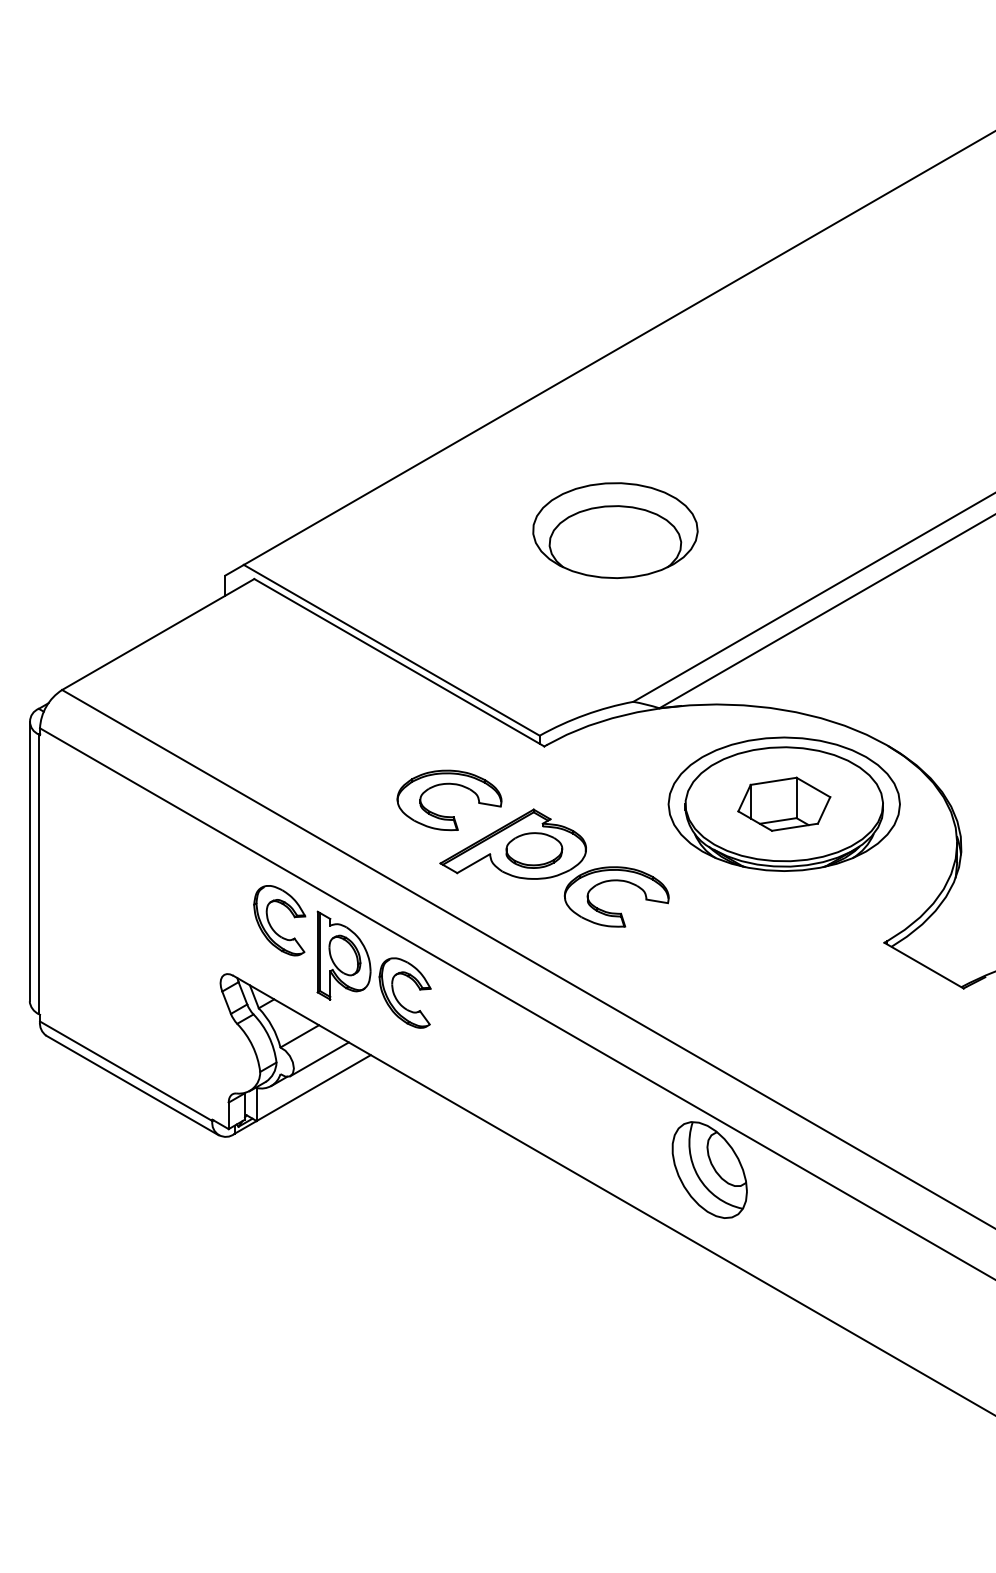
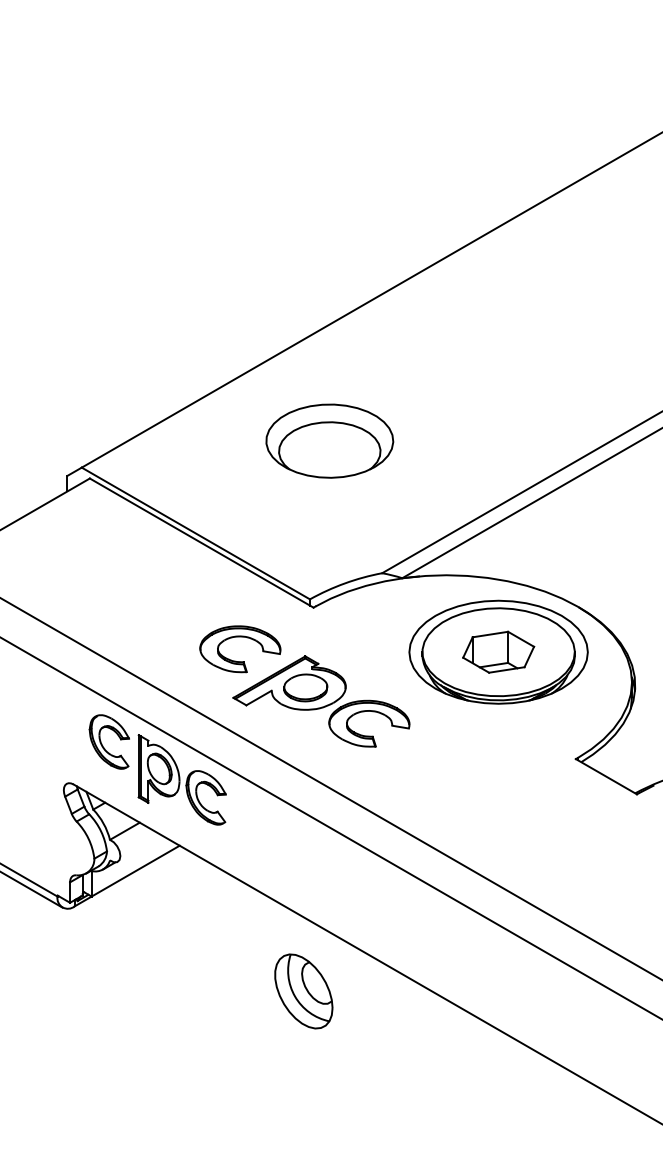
part: (615, 530) -> (329, 441), moved
line: (319, 1059) -> (140, 849), removed
part: (709, 1169) -> (303, 991), moved

